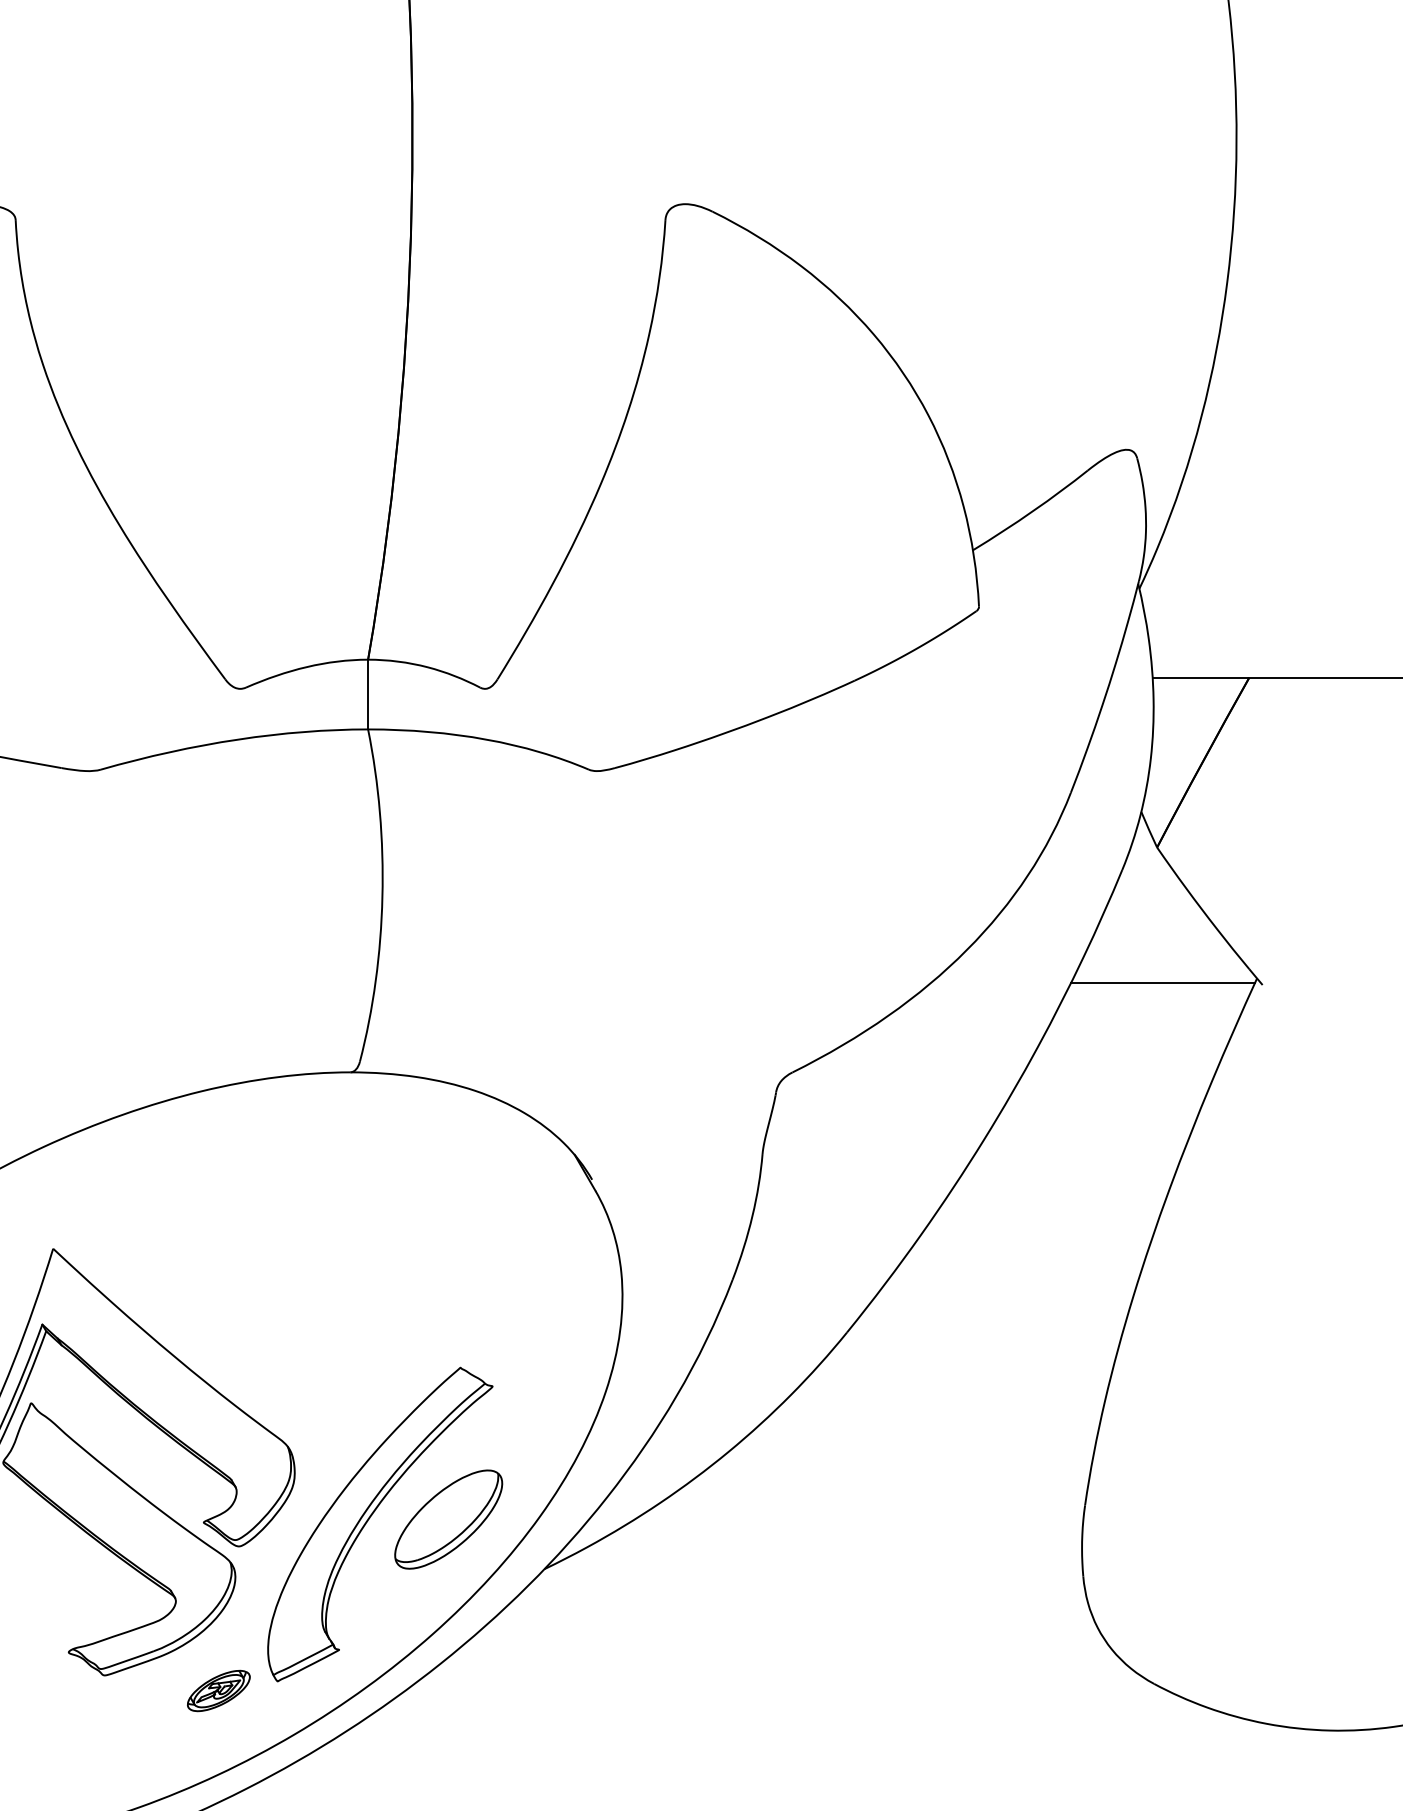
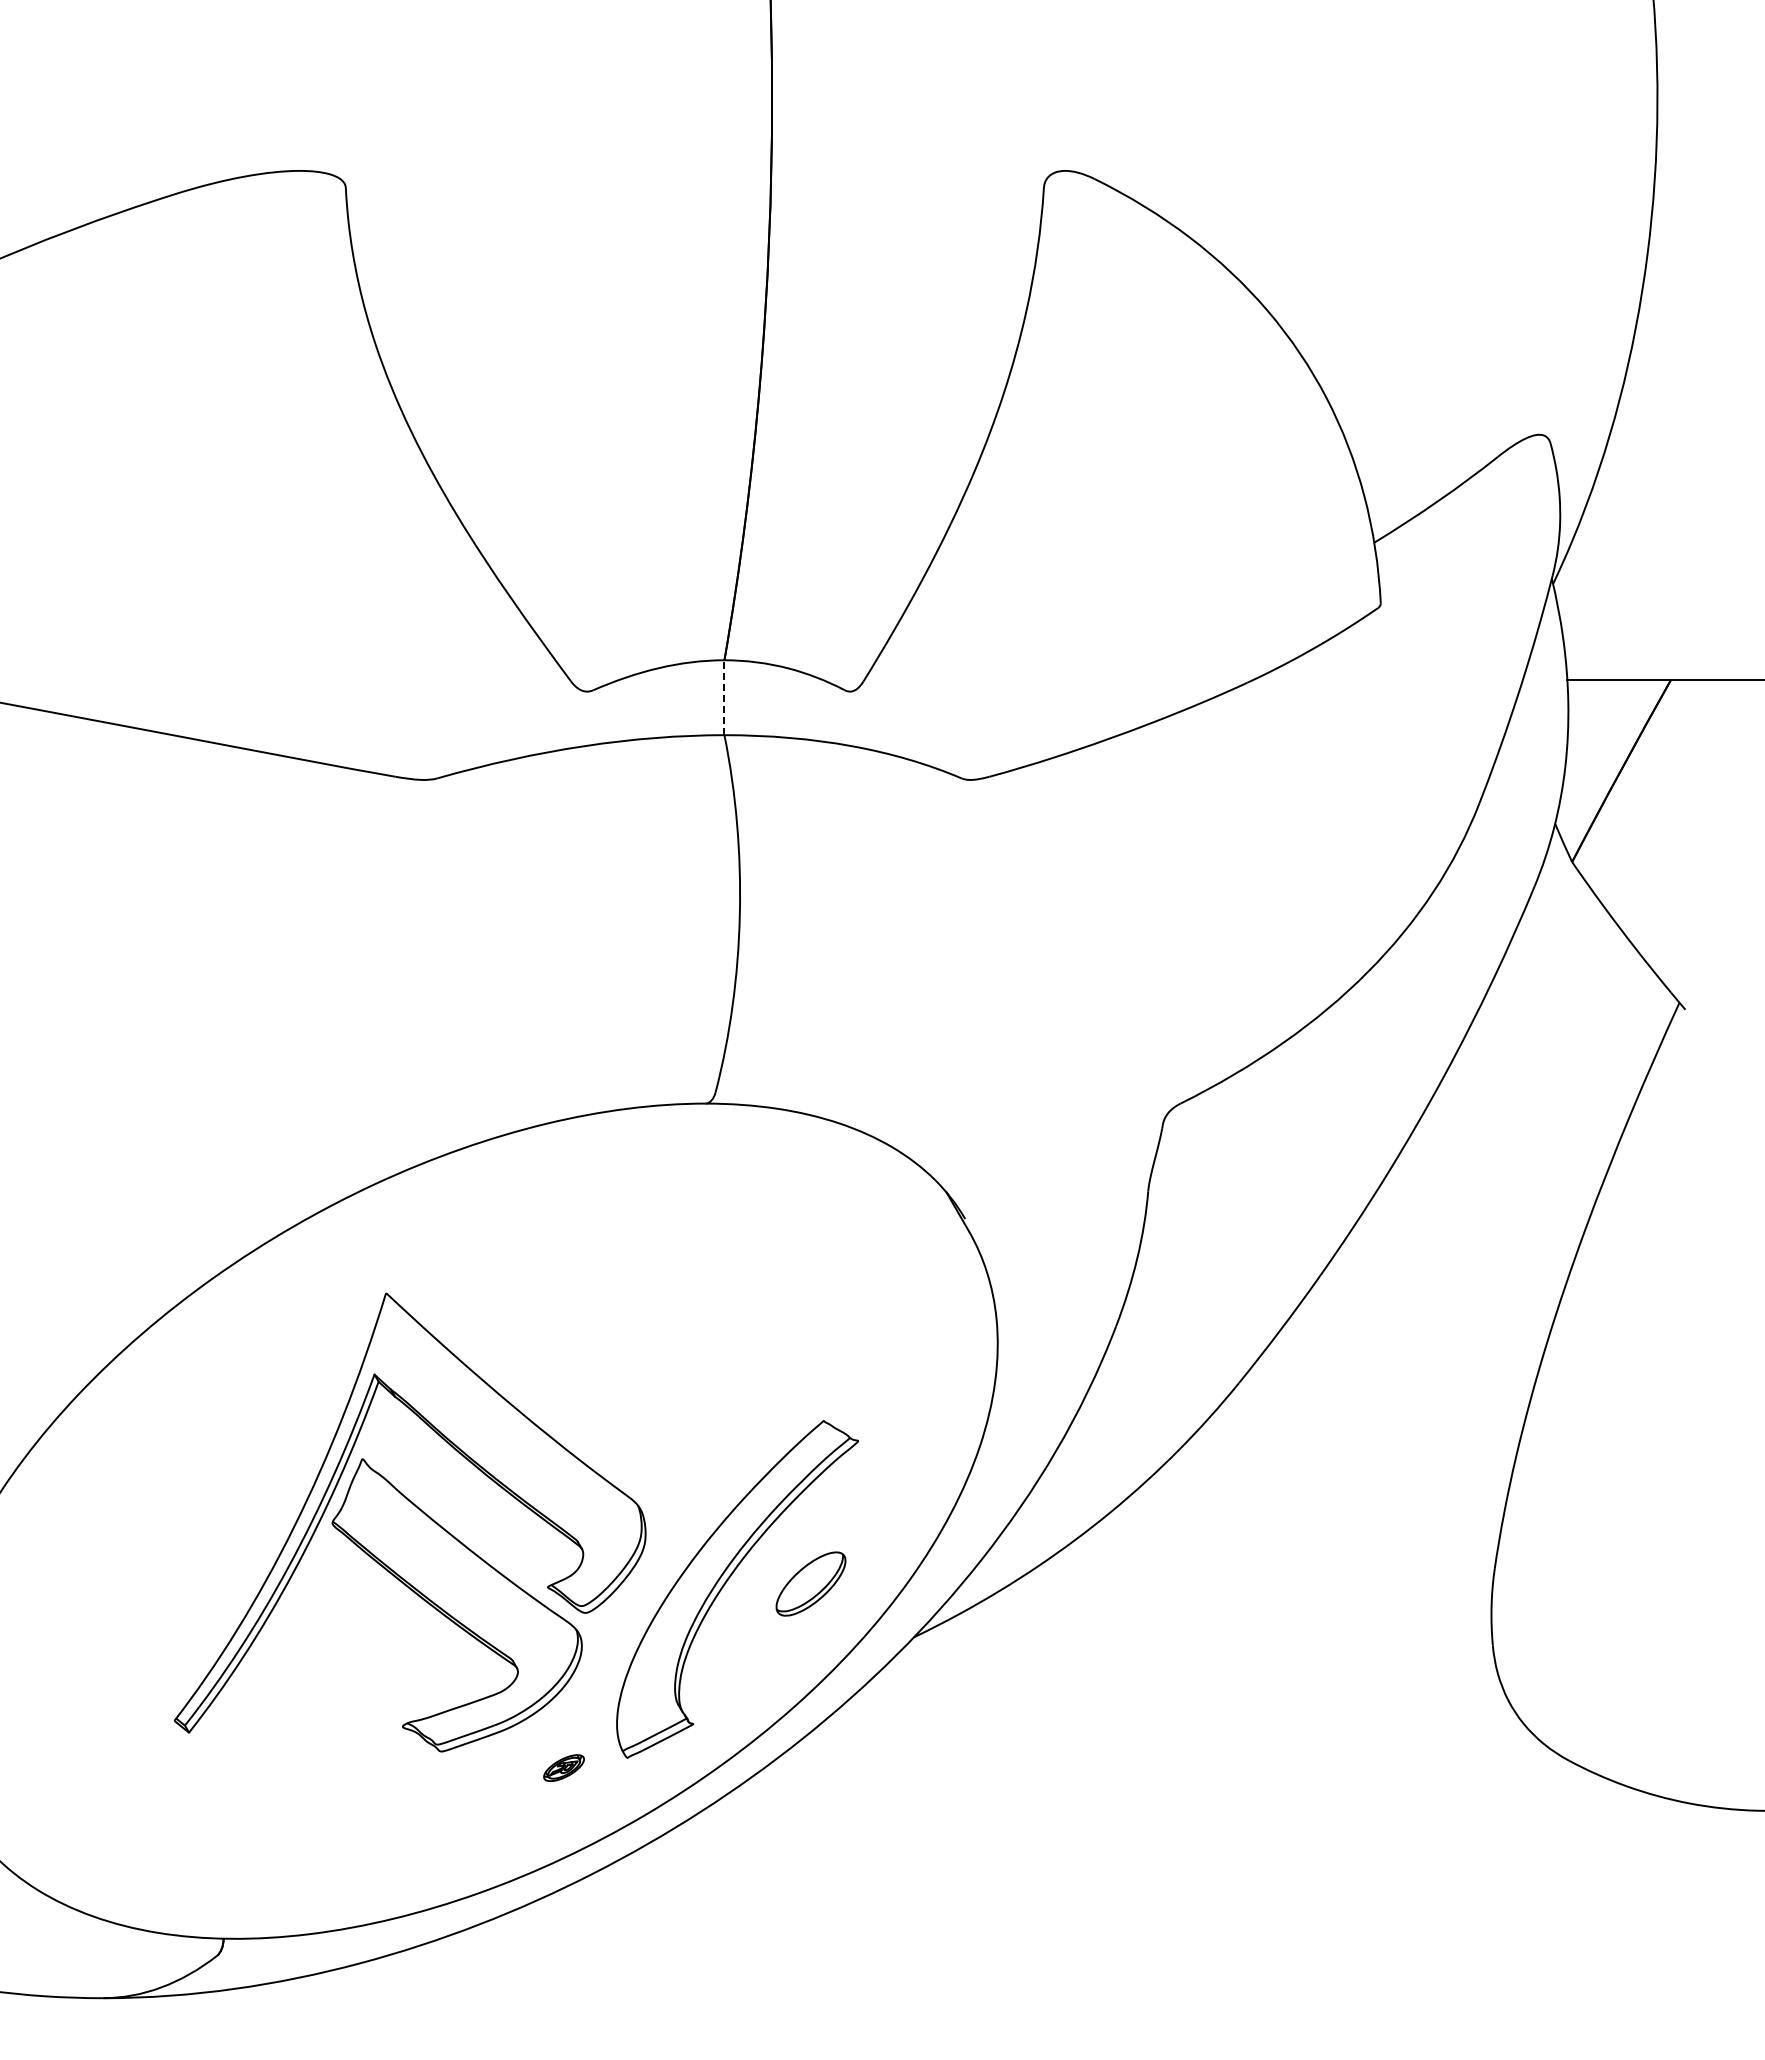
line: (368, 694) -> (724, 697), solid -> dashed
line: (1163, 982) -> (1578, 1007), removed
part: (448, 1519) -> (810, 1583), size x0.6
part: (218, 1690) -> (563, 1767), size x0.6

